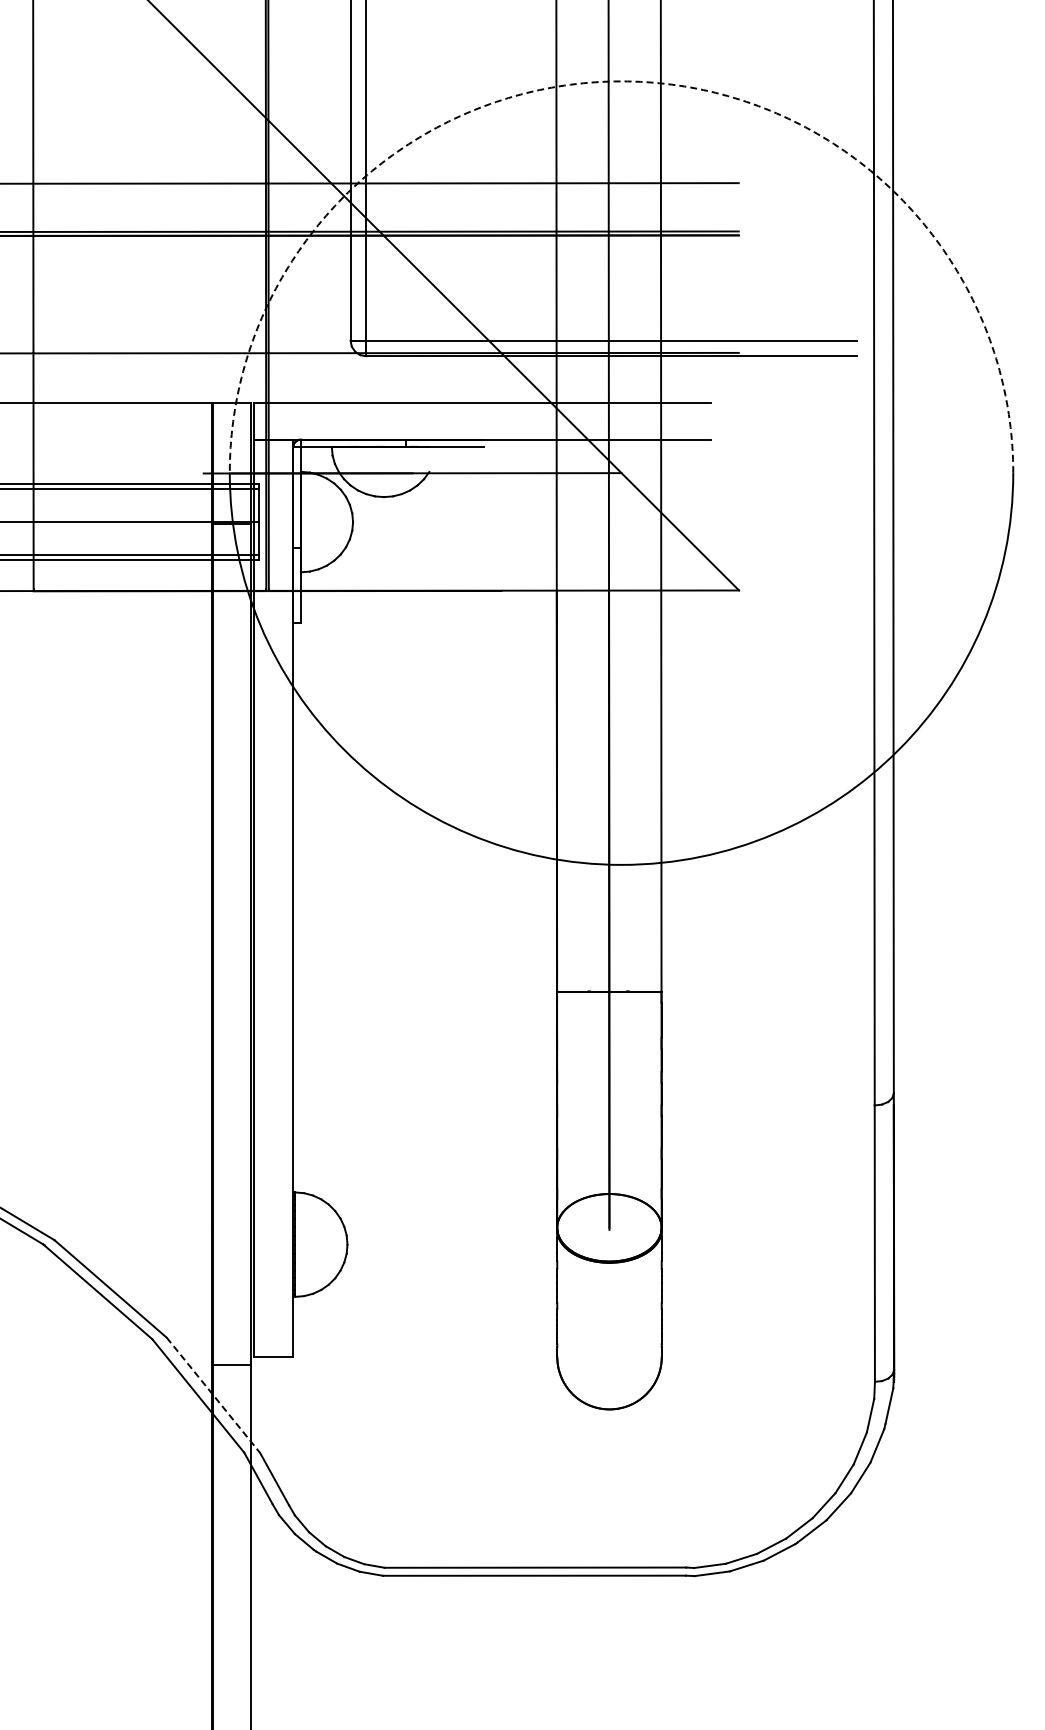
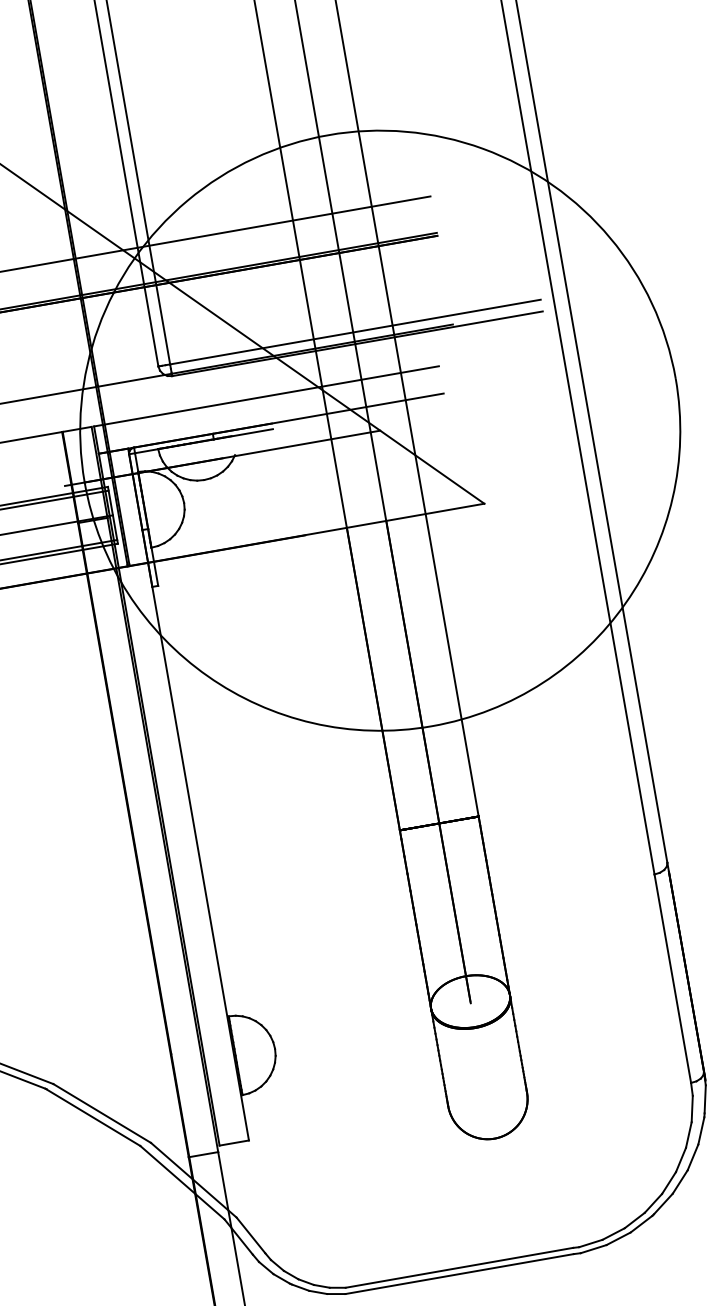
arc: (621, 81) -> (328, 135), dashed -> solid
line: (213, 1395) -> (193, 1180), dashed -> solid

